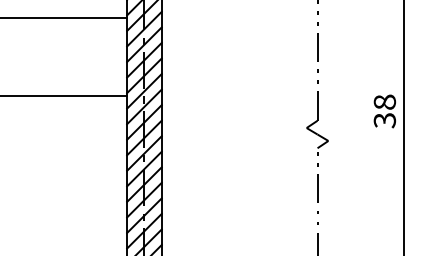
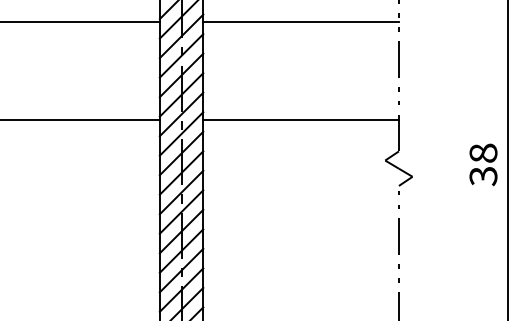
line: (239, 17) -> (300, 21), added
line: (239, 95) -> (300, 119), added
text: (384, 111) -> (482, 164), moved

